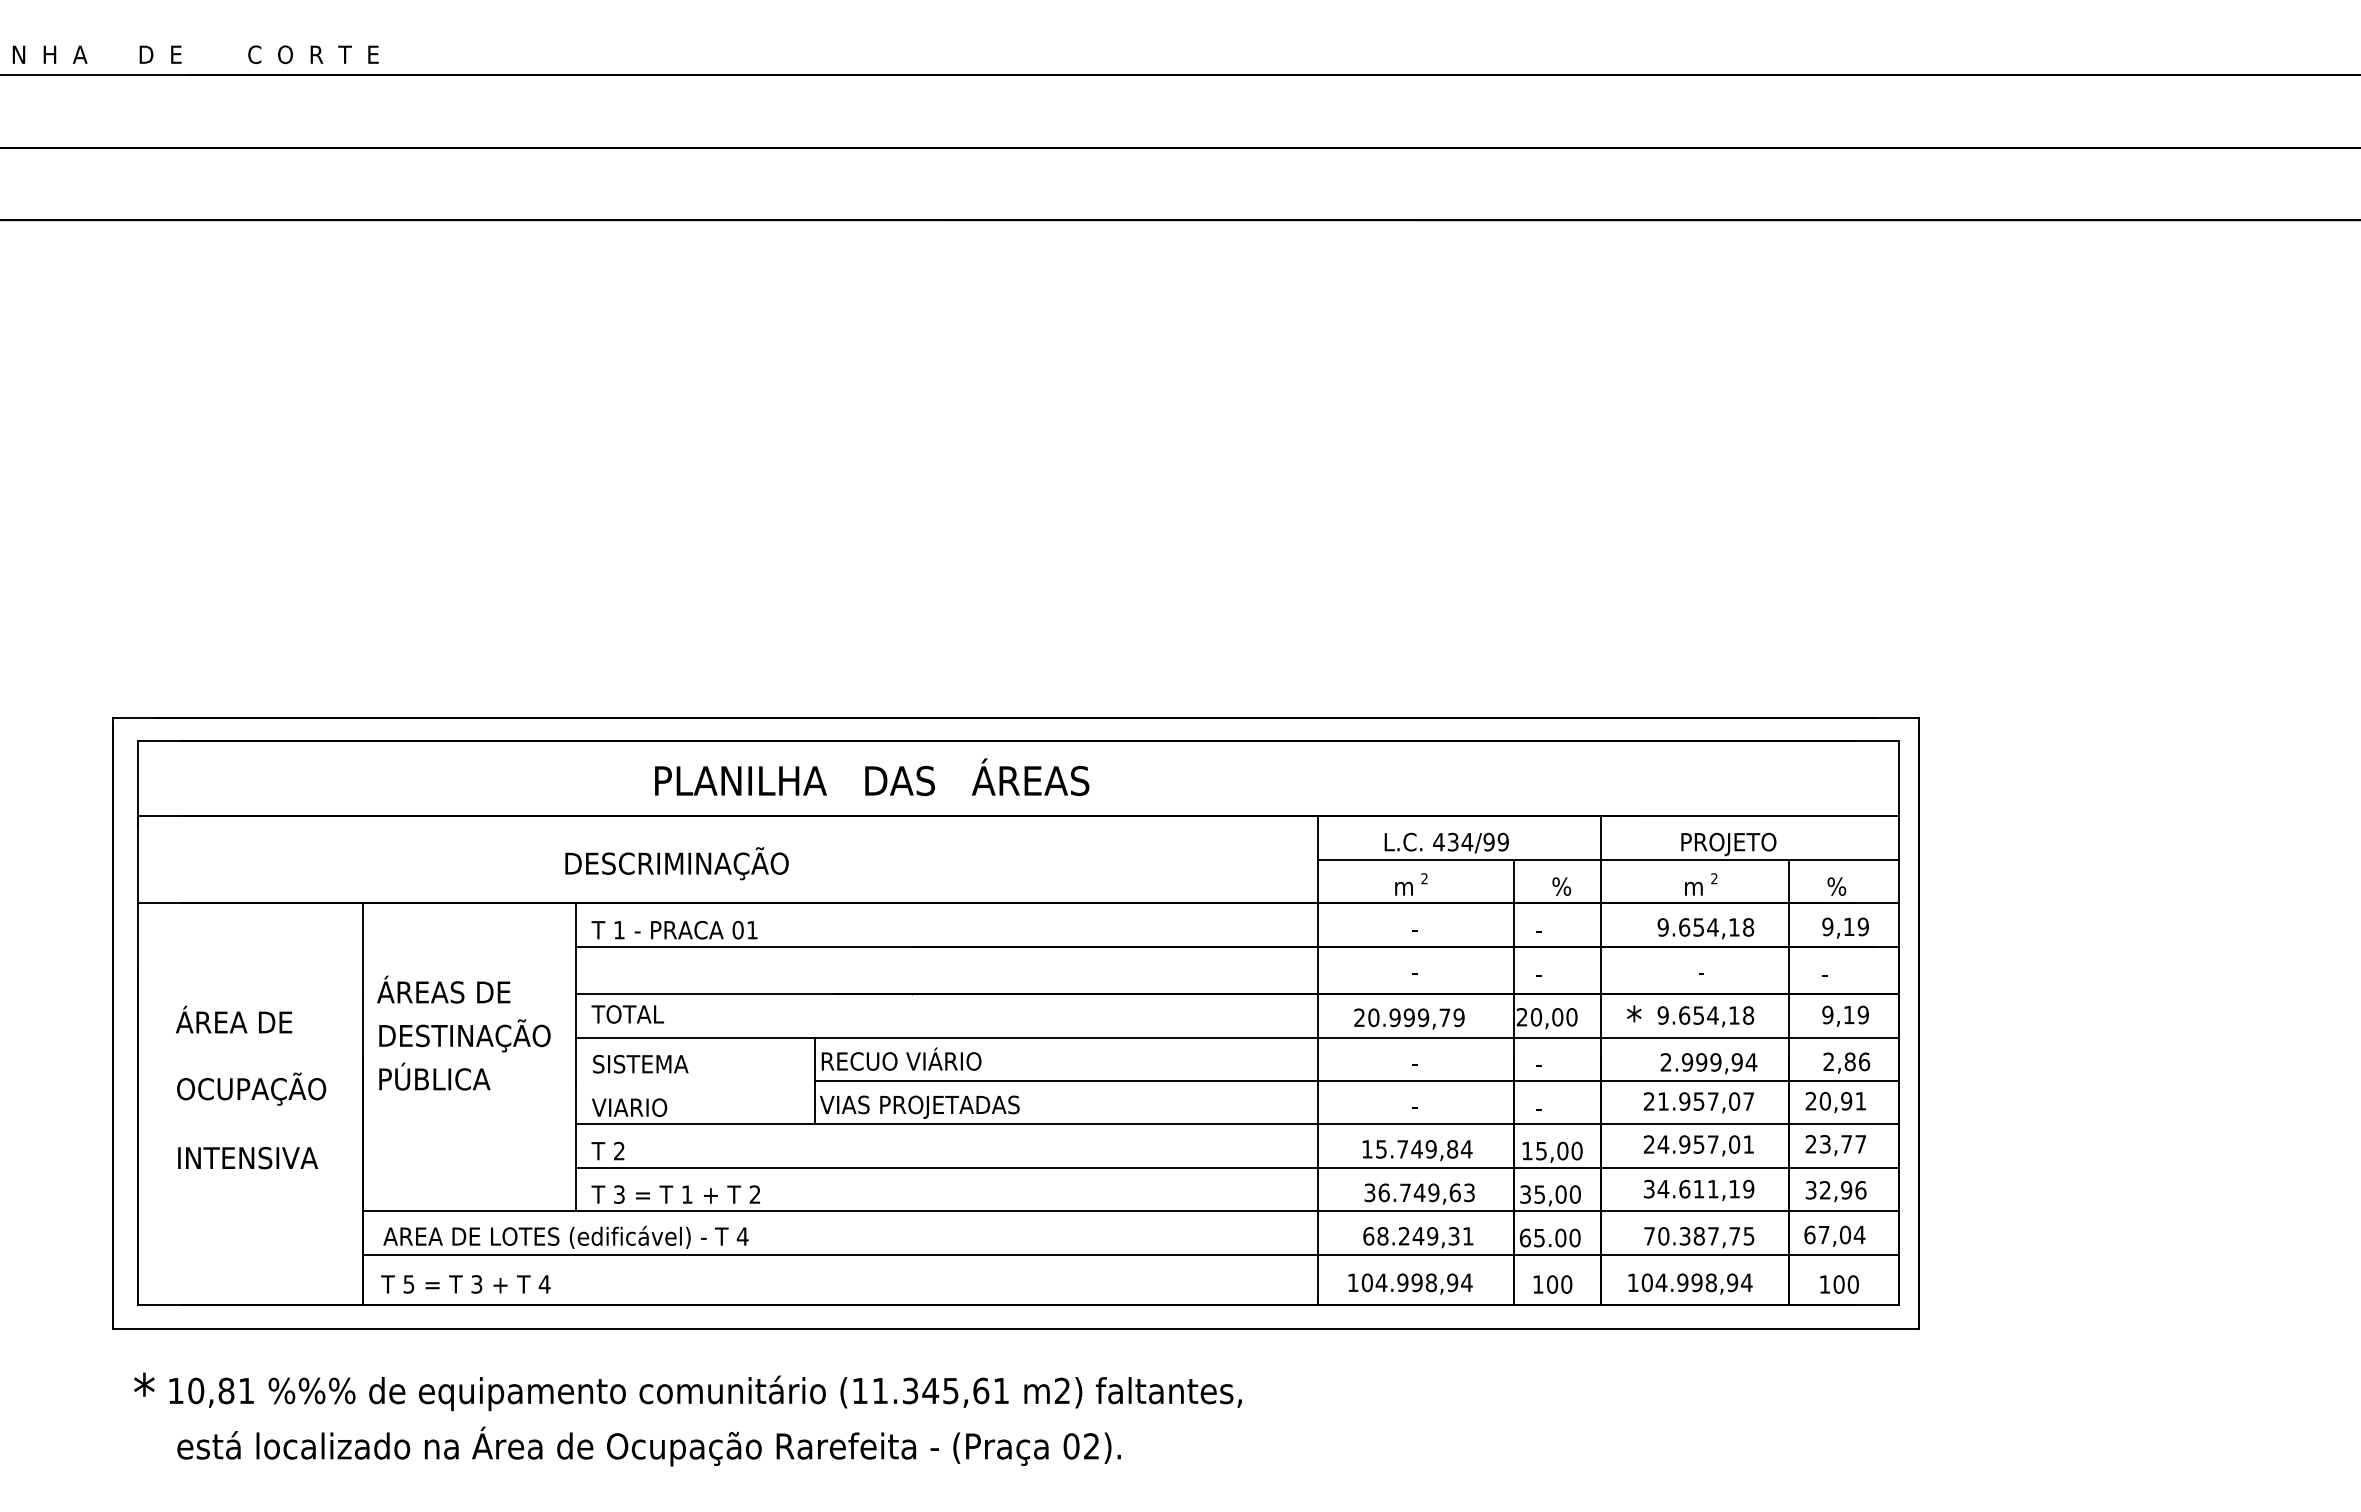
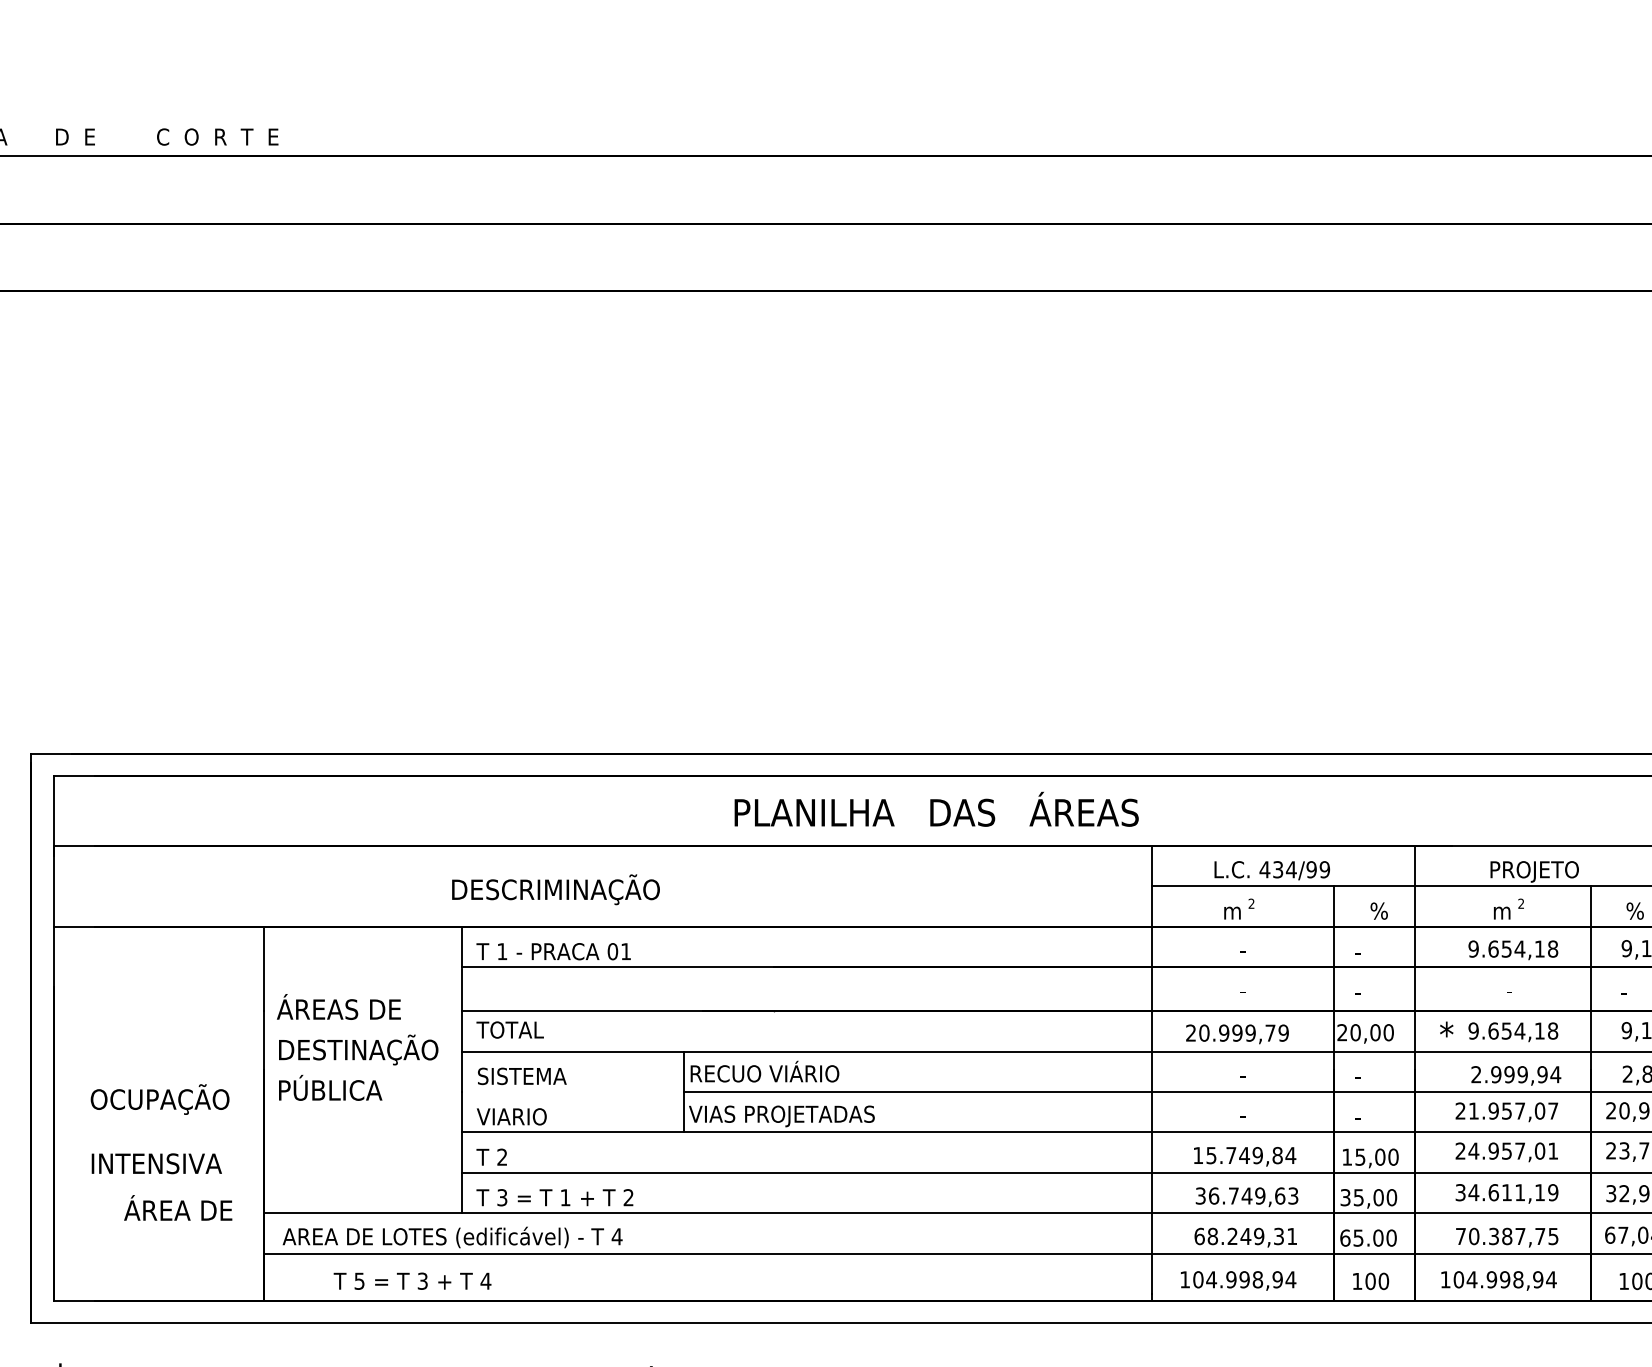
text: (872, 777) -> (937, 809), moved
text: (234, 1019) -> (178, 1207), moved
text: (465, 1284) -> (412, 1281), moved

